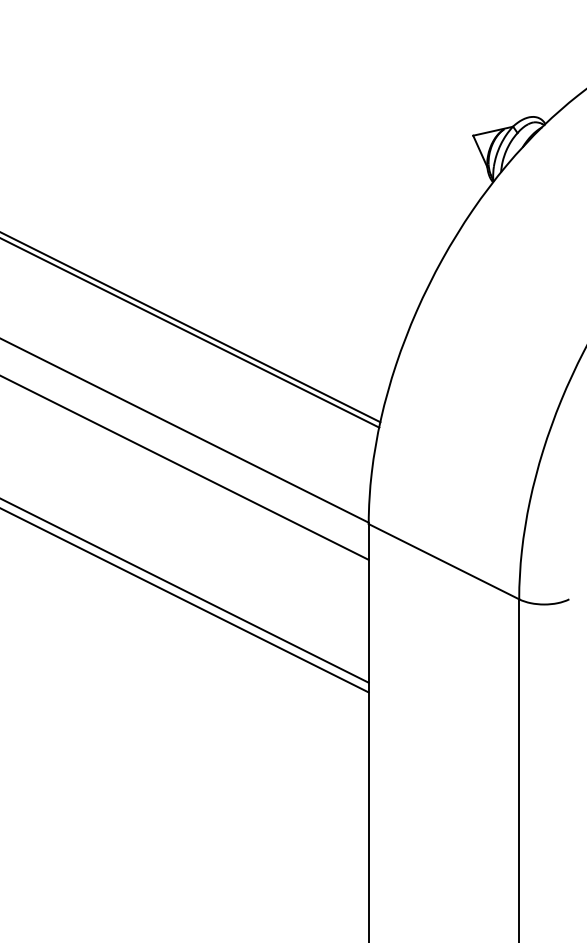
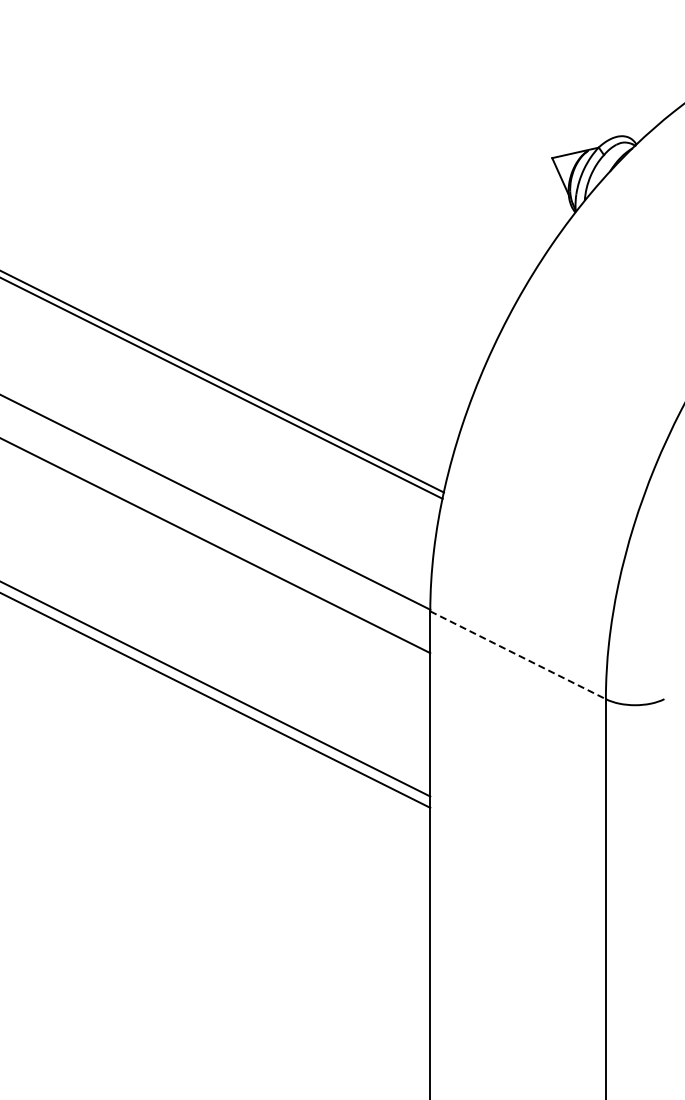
line: (444, 561) -> (518, 655), solid -> dashed

